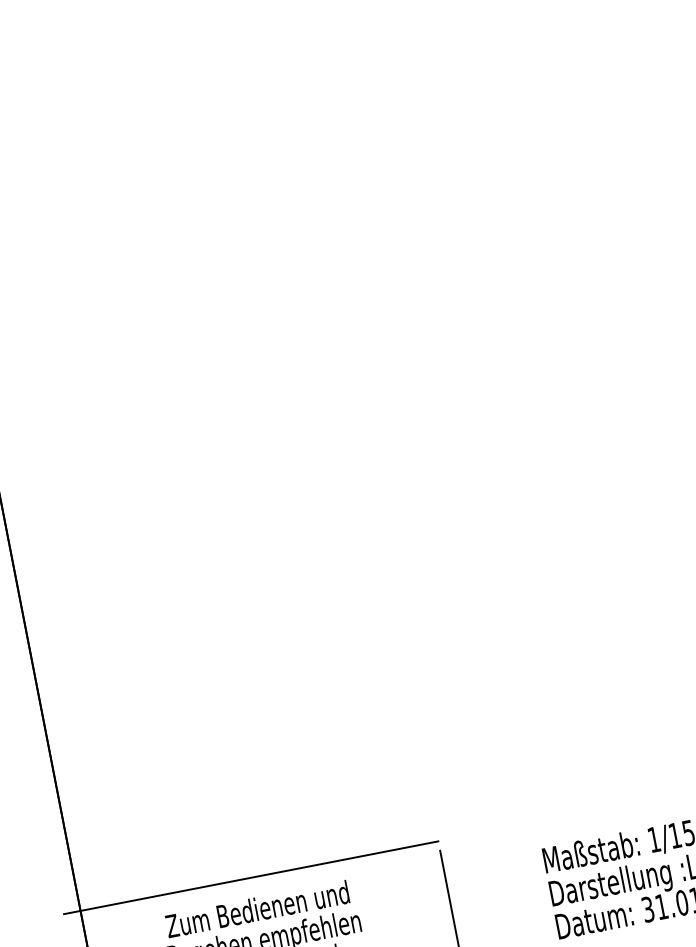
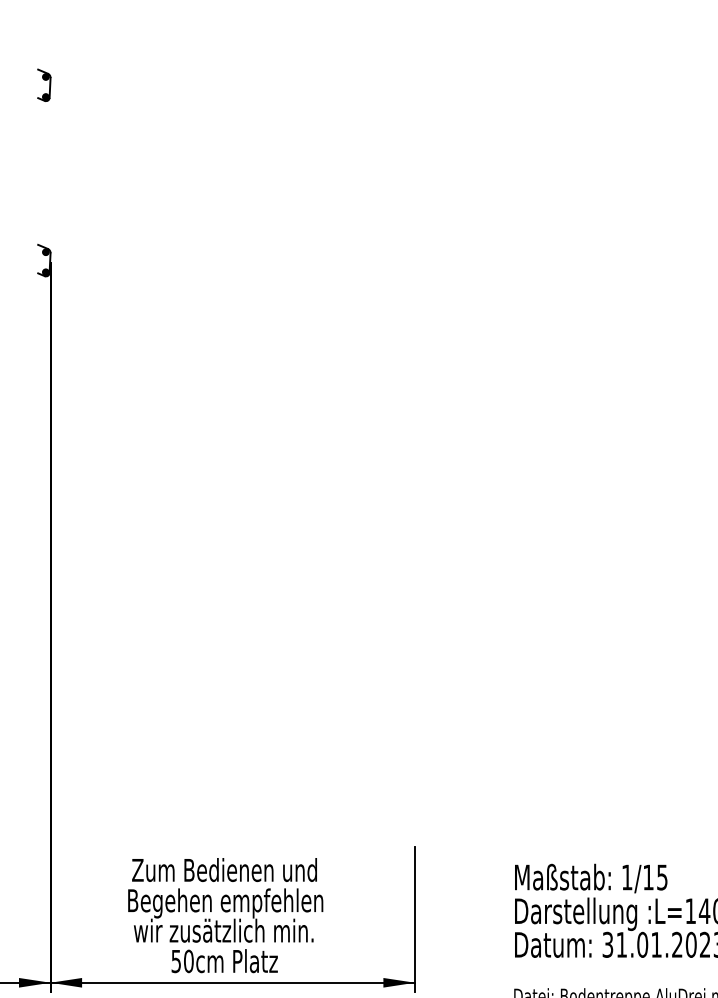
line: (250, 877) -> (223, 837), removed

